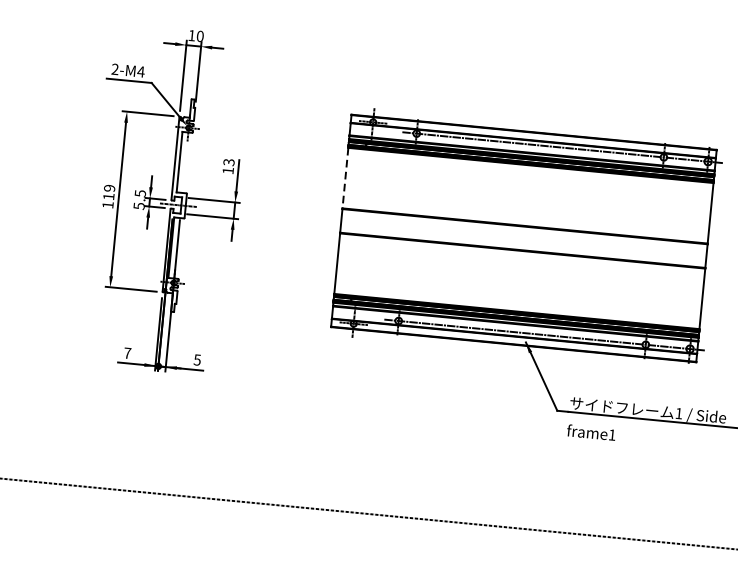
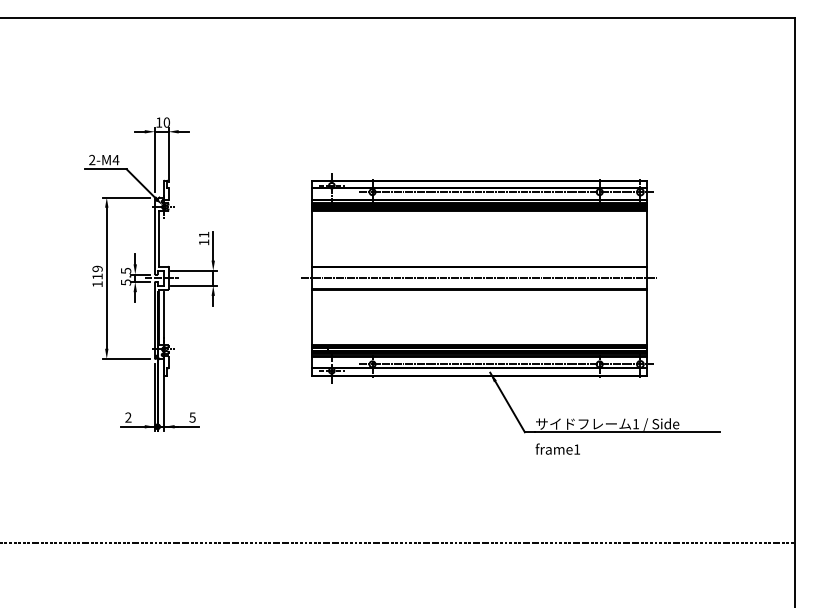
text: (228, 162) -> (203, 234), 13 -> 11
line: (345, 177) -> (311, 238), dashed -> solid
line: (524, 238) -> (479, 278), added
text: (127, 353) -> (128, 417), 7 -> 2

